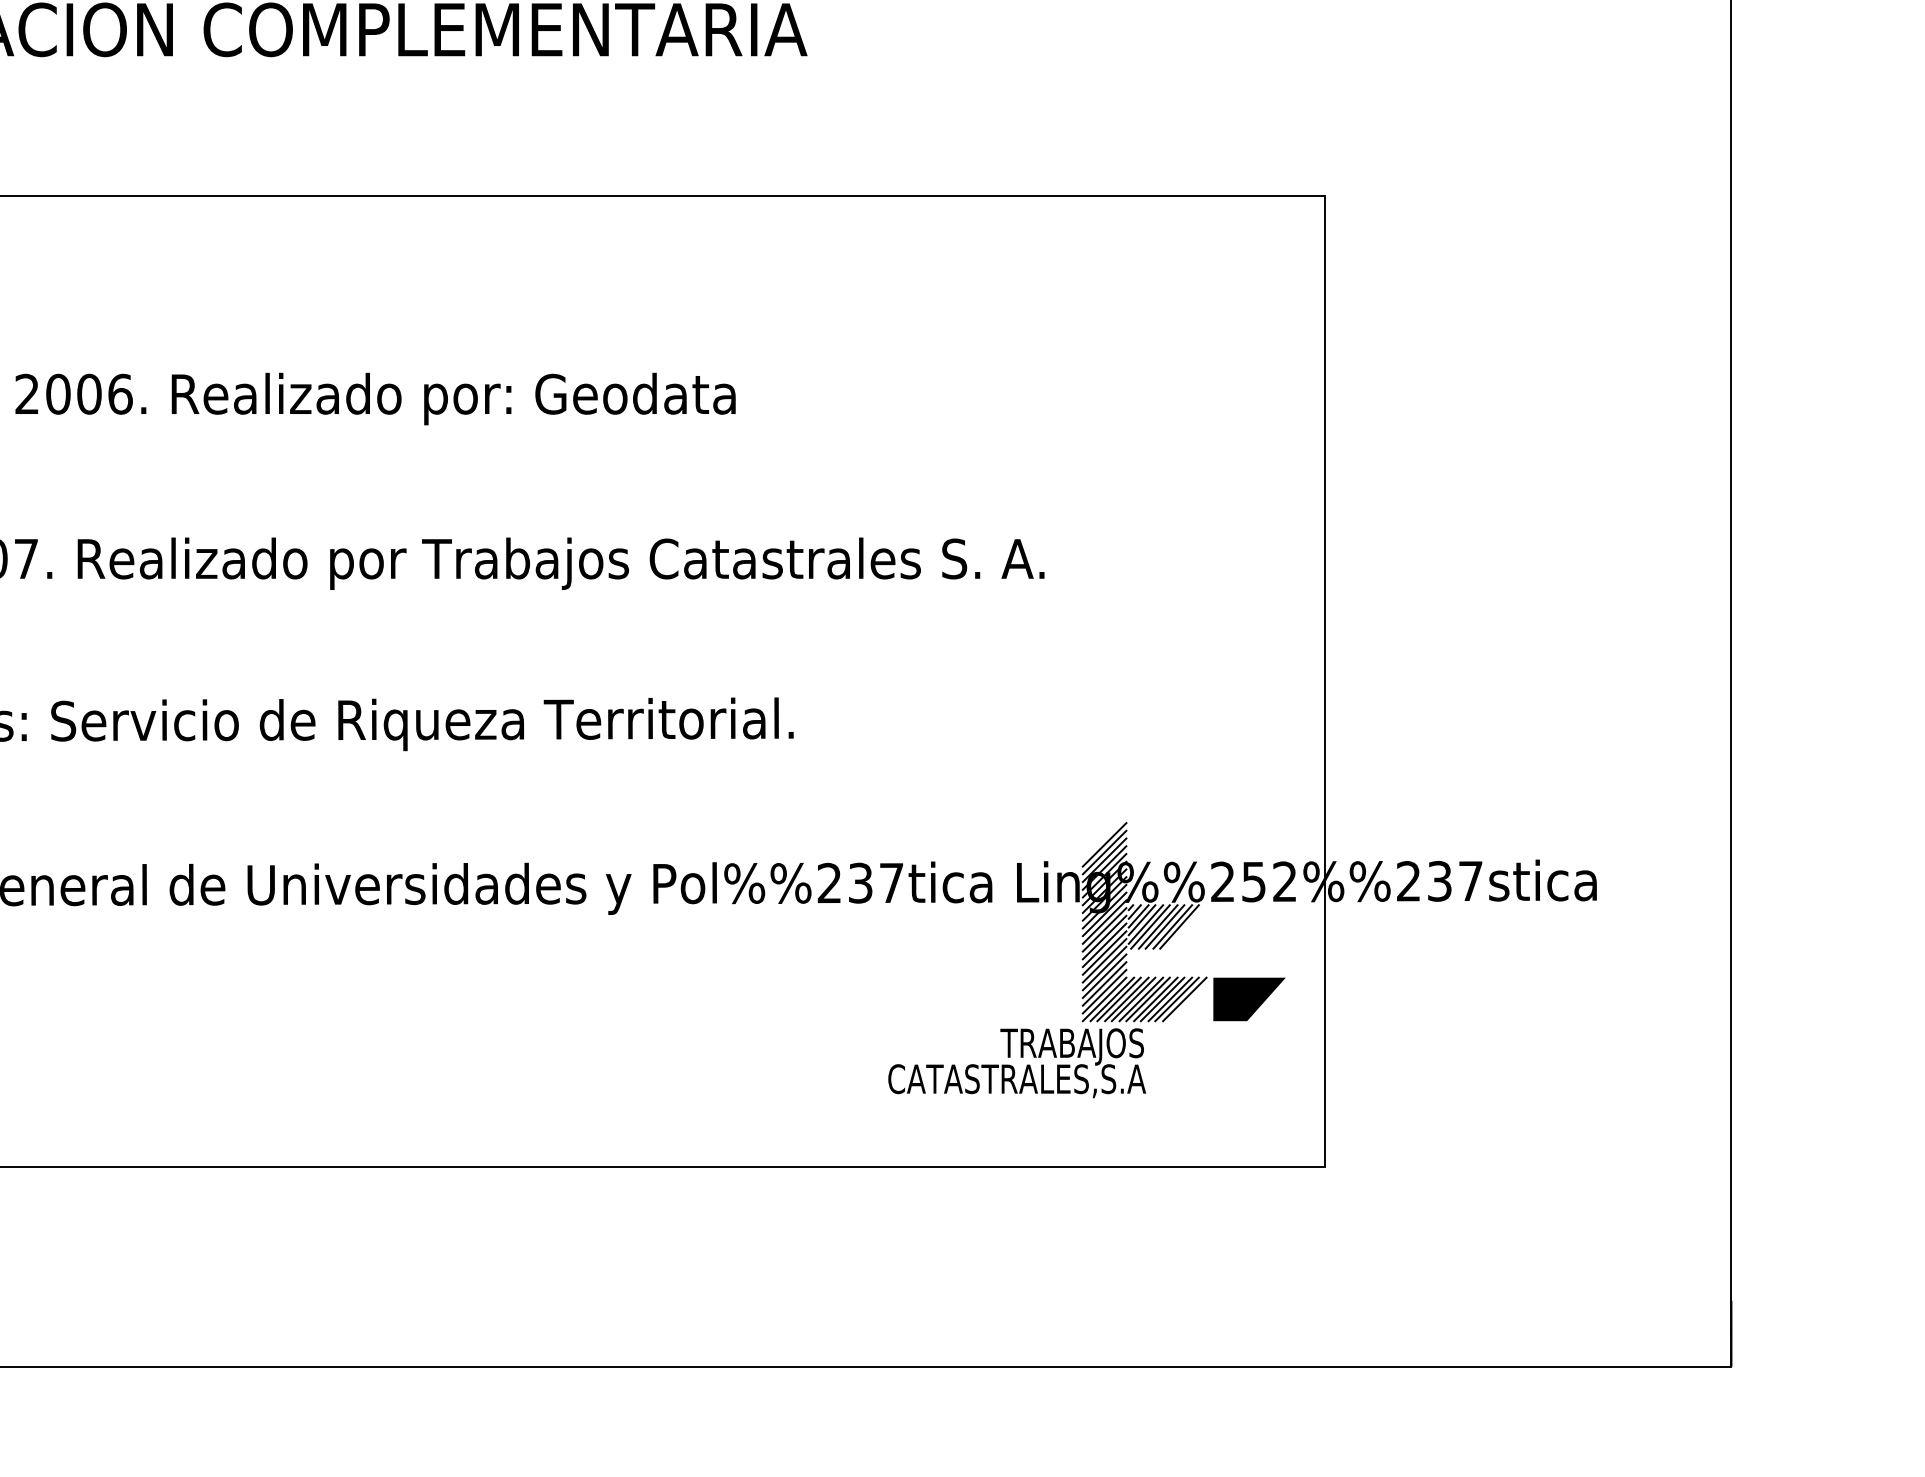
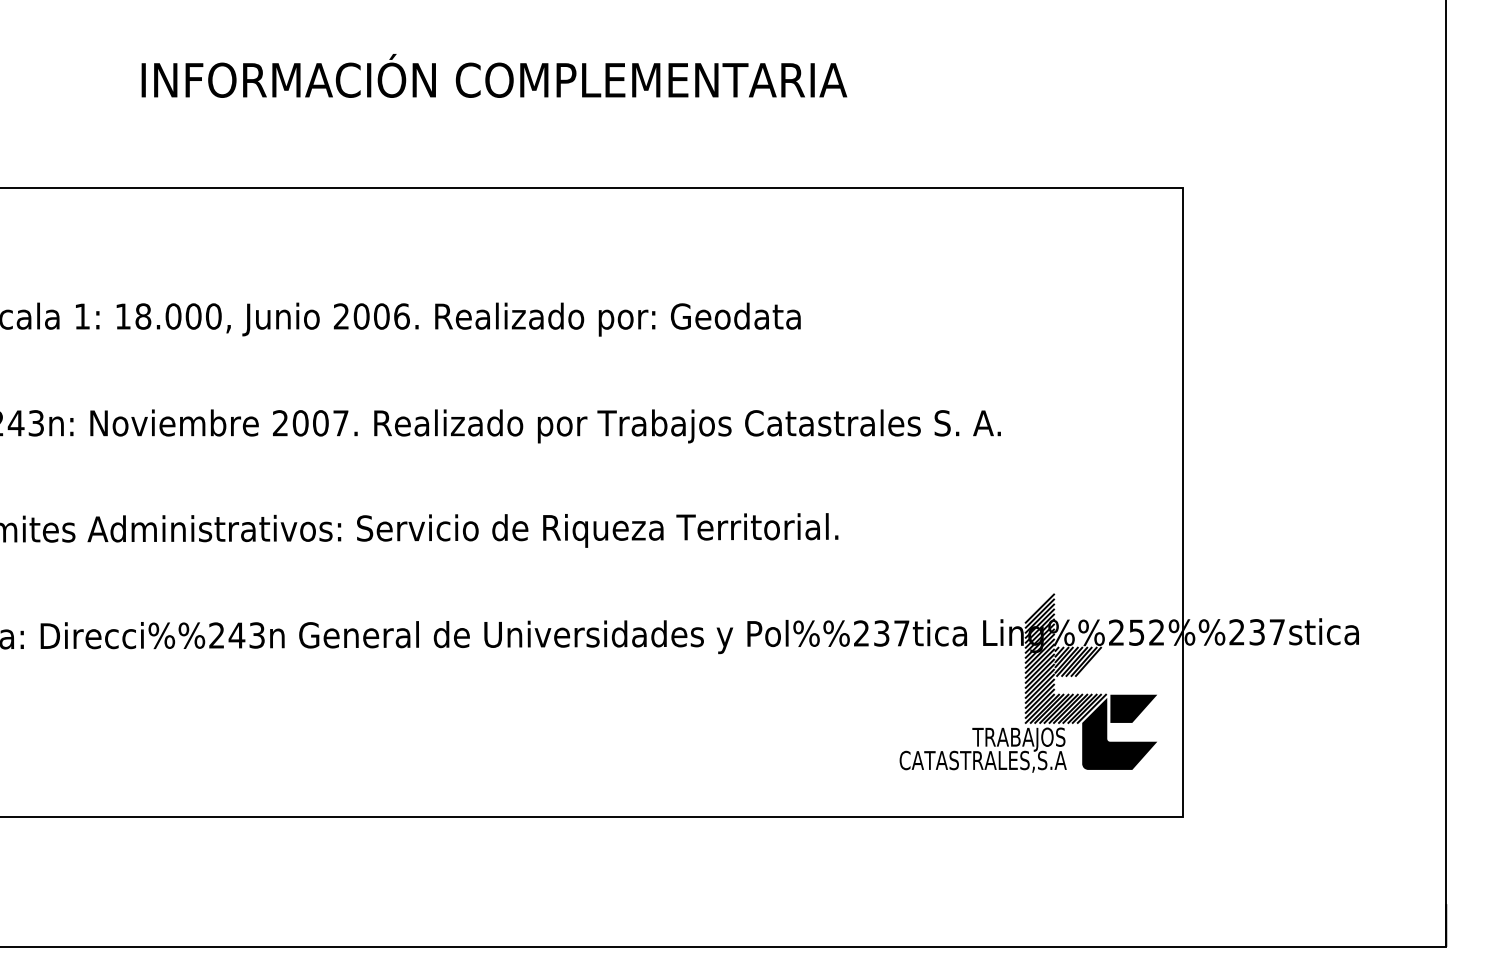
fill: (1227, 1037) -> (1119, 733), added

